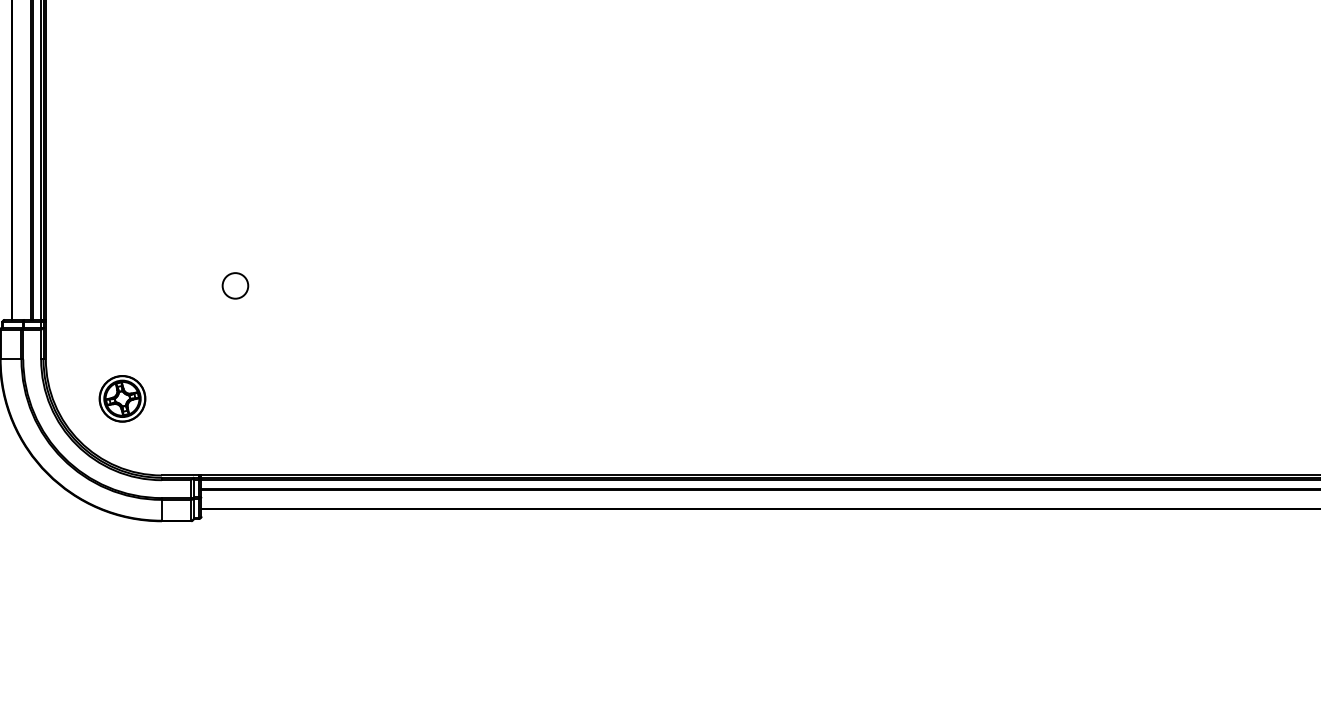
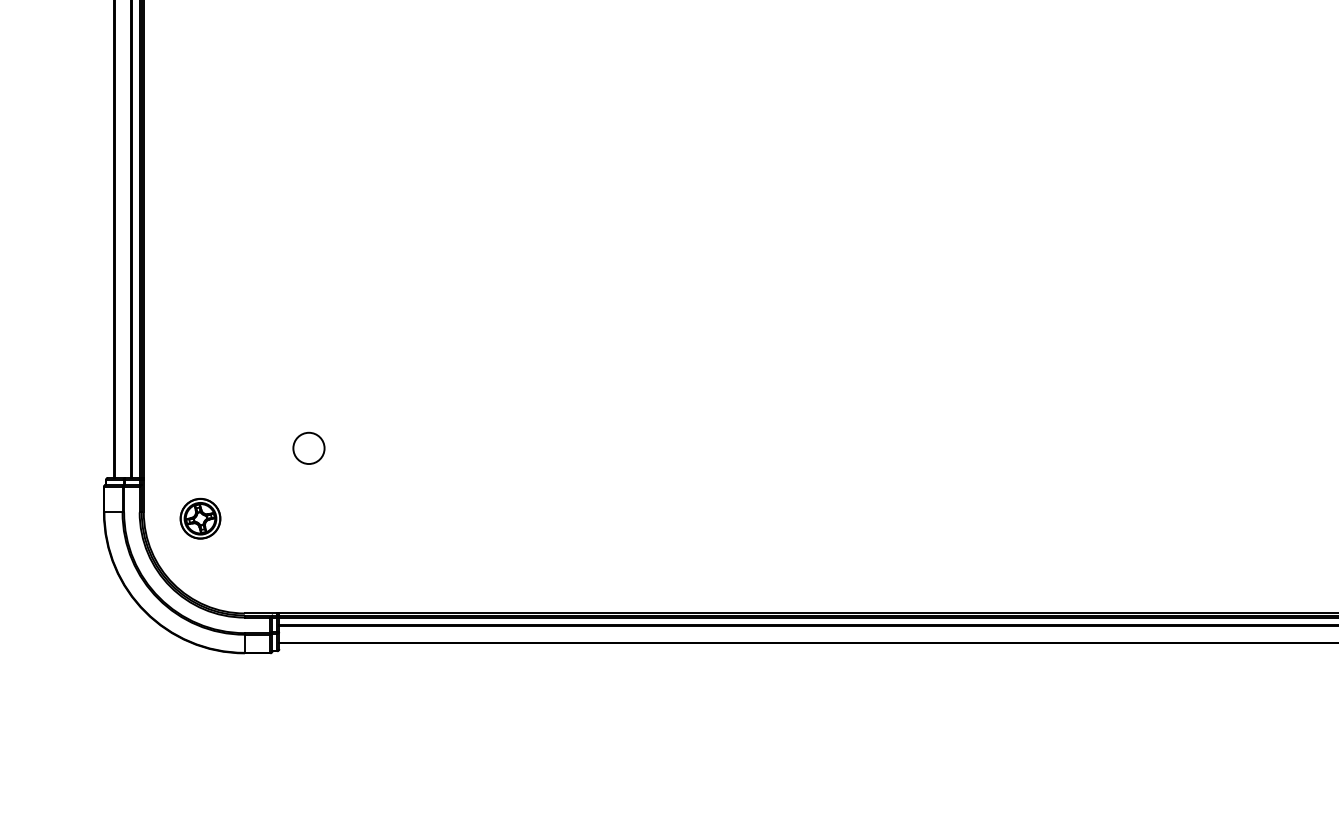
circle: (235, 285) -> (308, 448), size x1.4
part: (122, 398) -> (200, 518), moved

